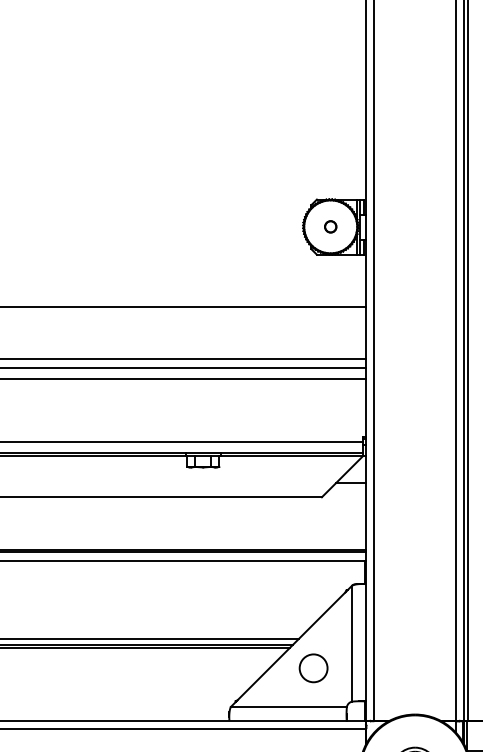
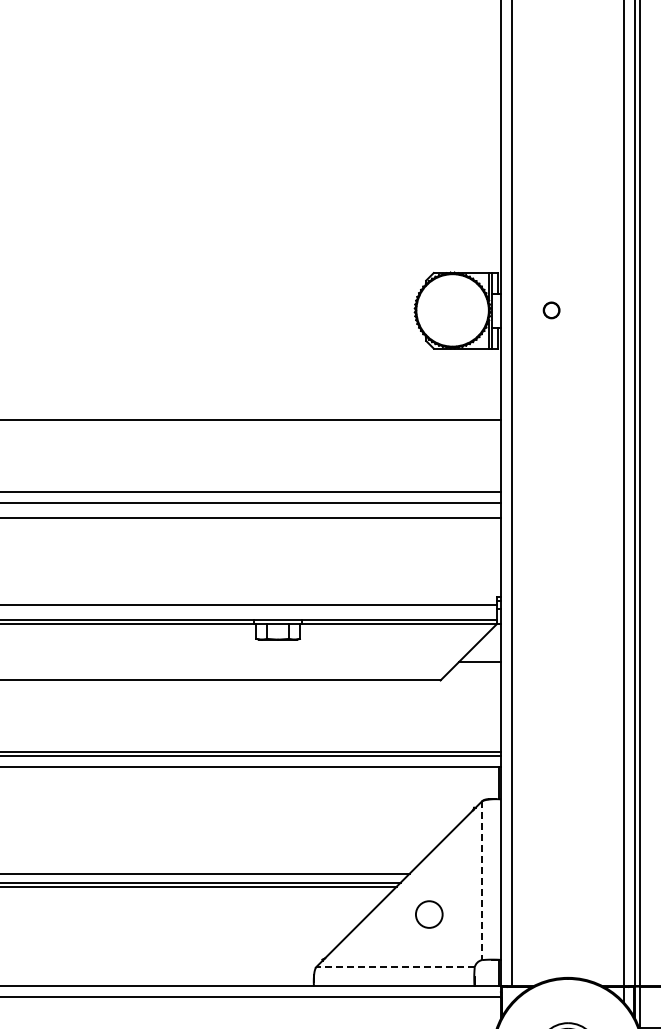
part: (330, 226) -> (551, 310), moved
line: (352, 644) -> (482, 881), solid -> dashed
circle: (313, 668) -> (429, 914), size x0.7
line: (288, 707) -> (394, 967), solid -> dashed

